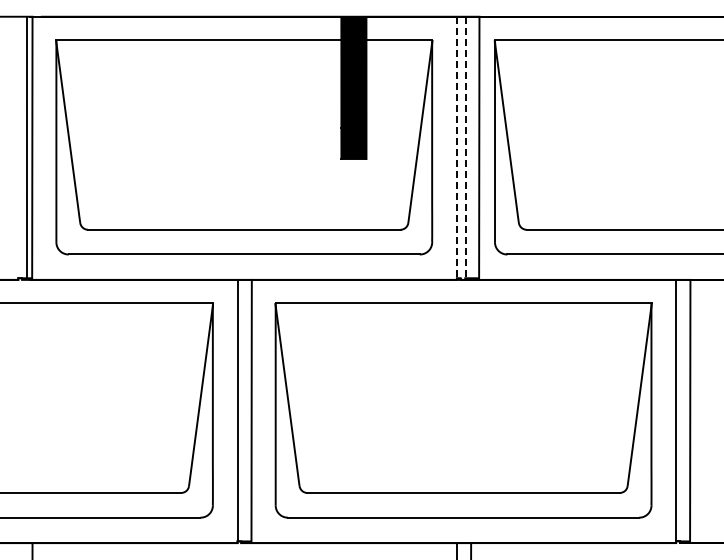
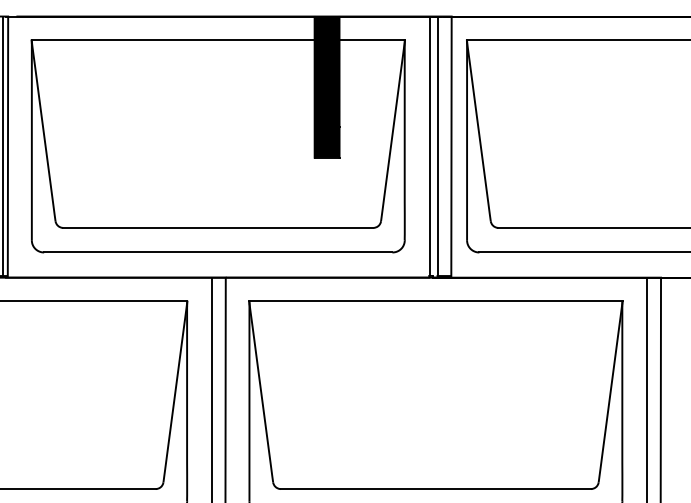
line: (457, 147) -> (429, 146), dashed -> solid
line: (465, 147) -> (437, 146), dashed -> solid

